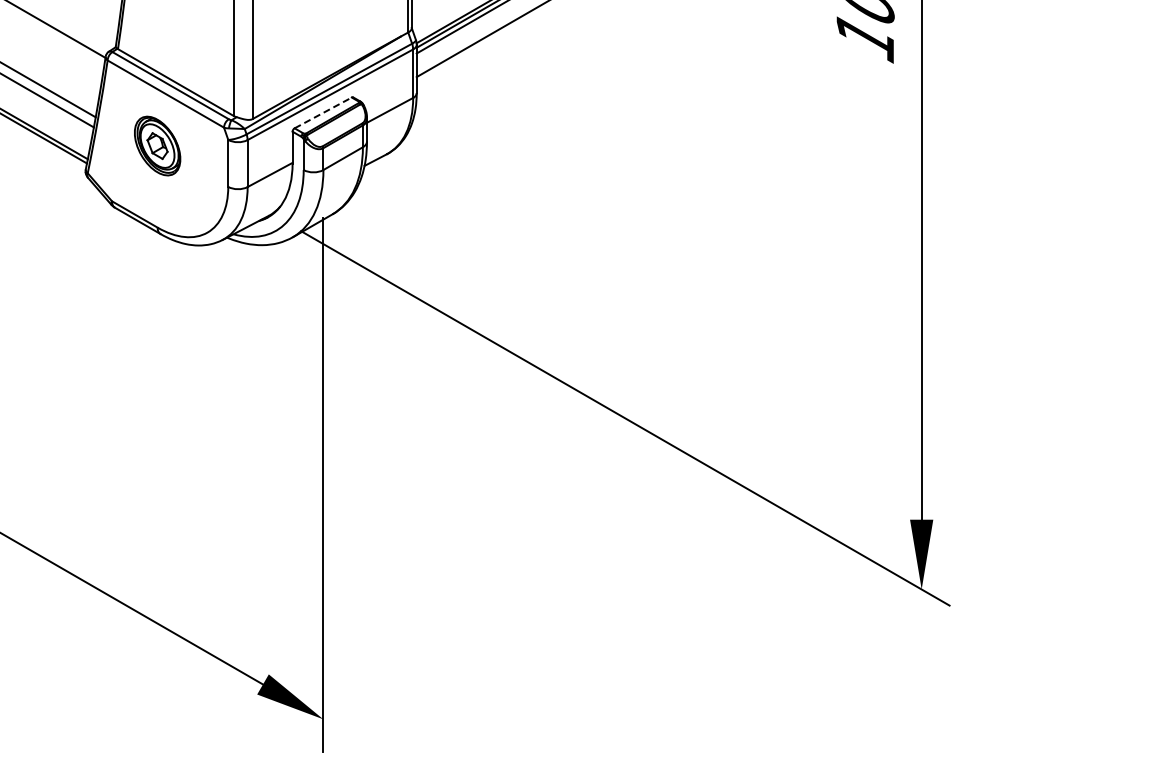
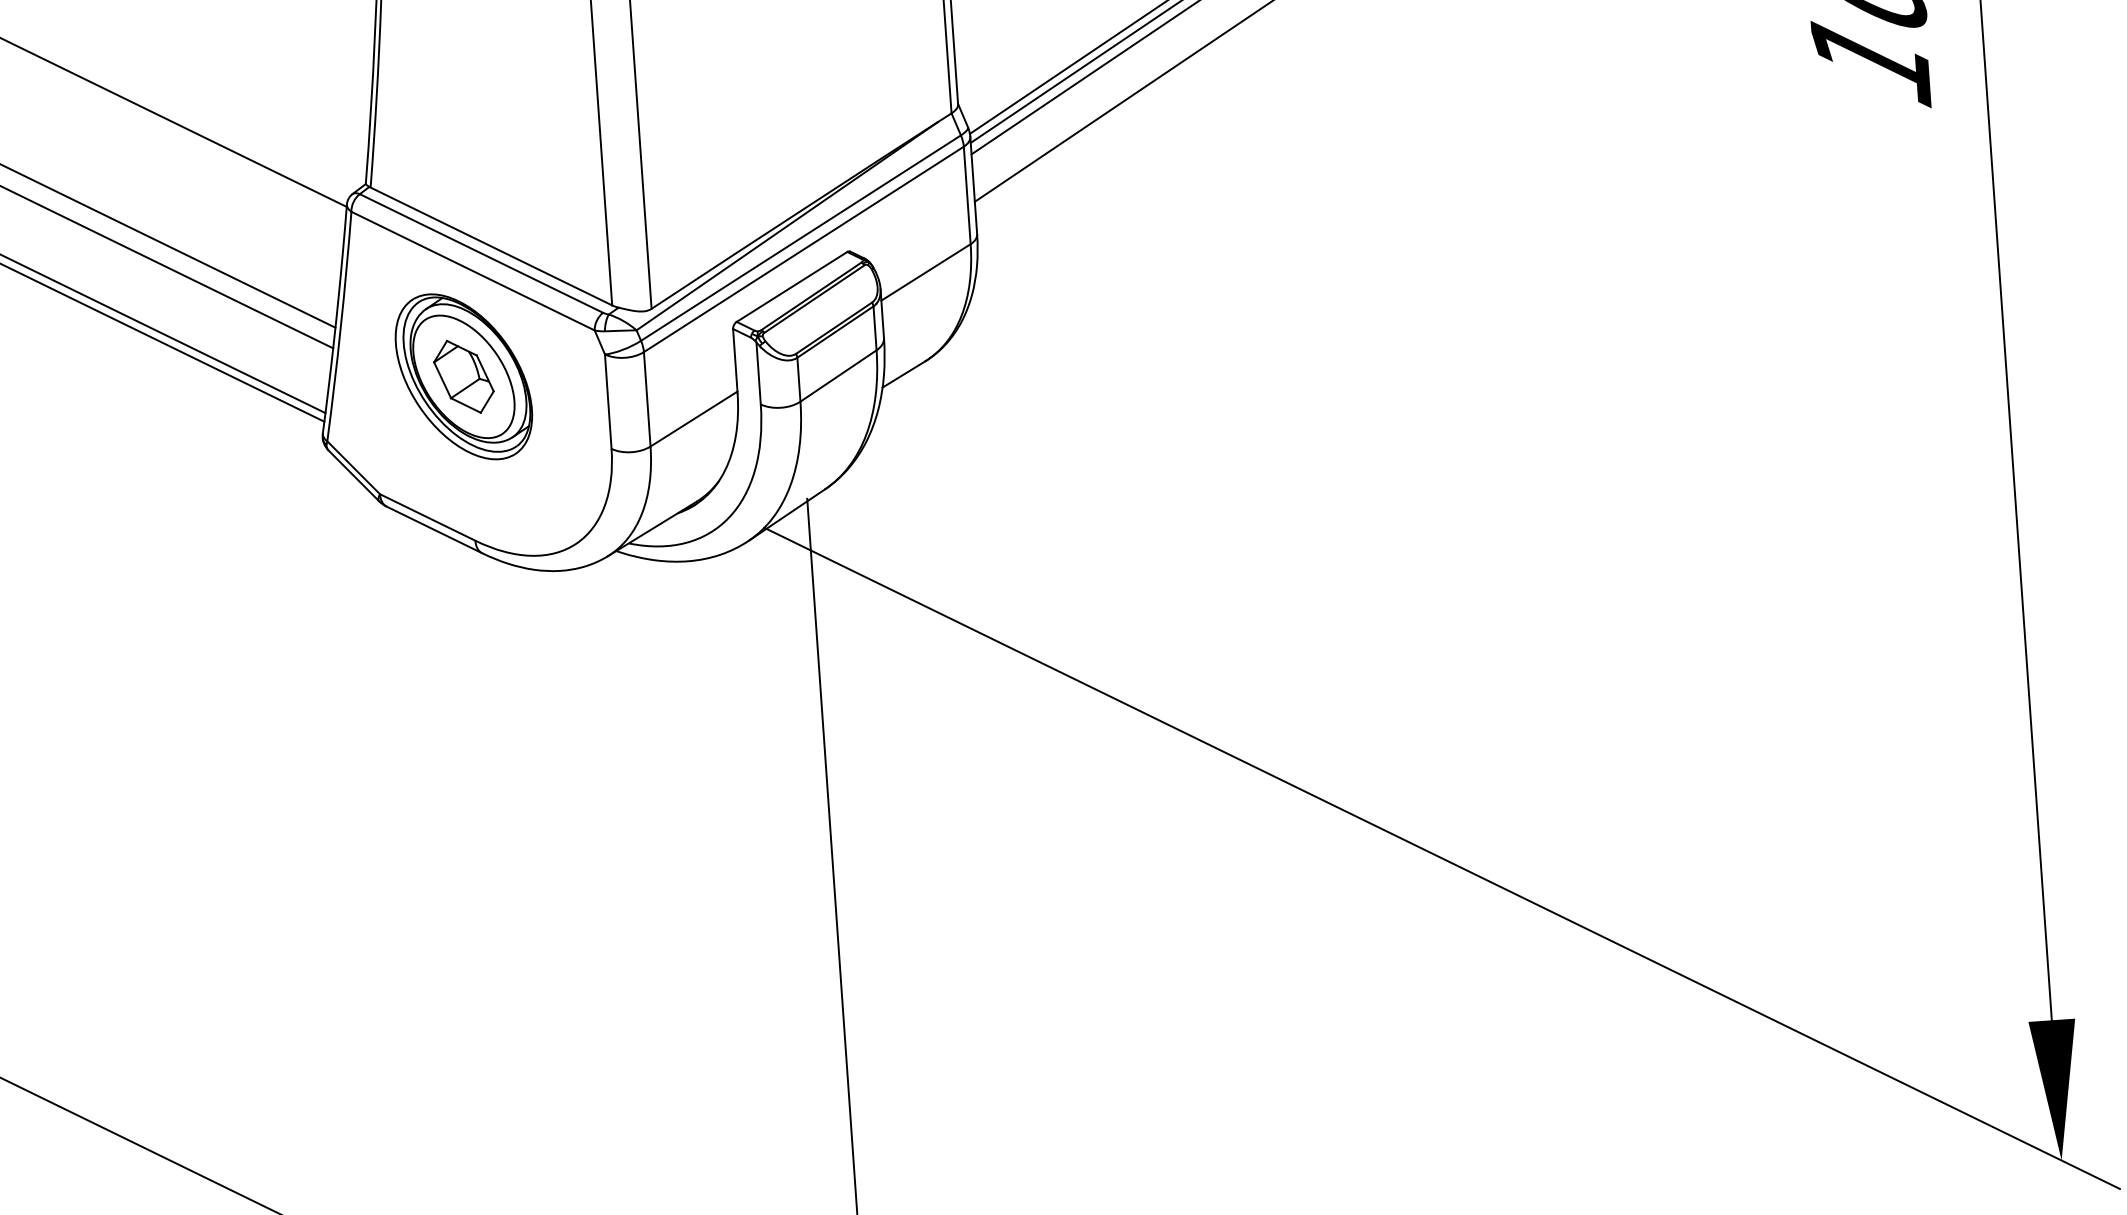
line: (323, 112) -> (792, 286), dashed -> solid
part: (157, 145) -> (463, 375), size x1.43

